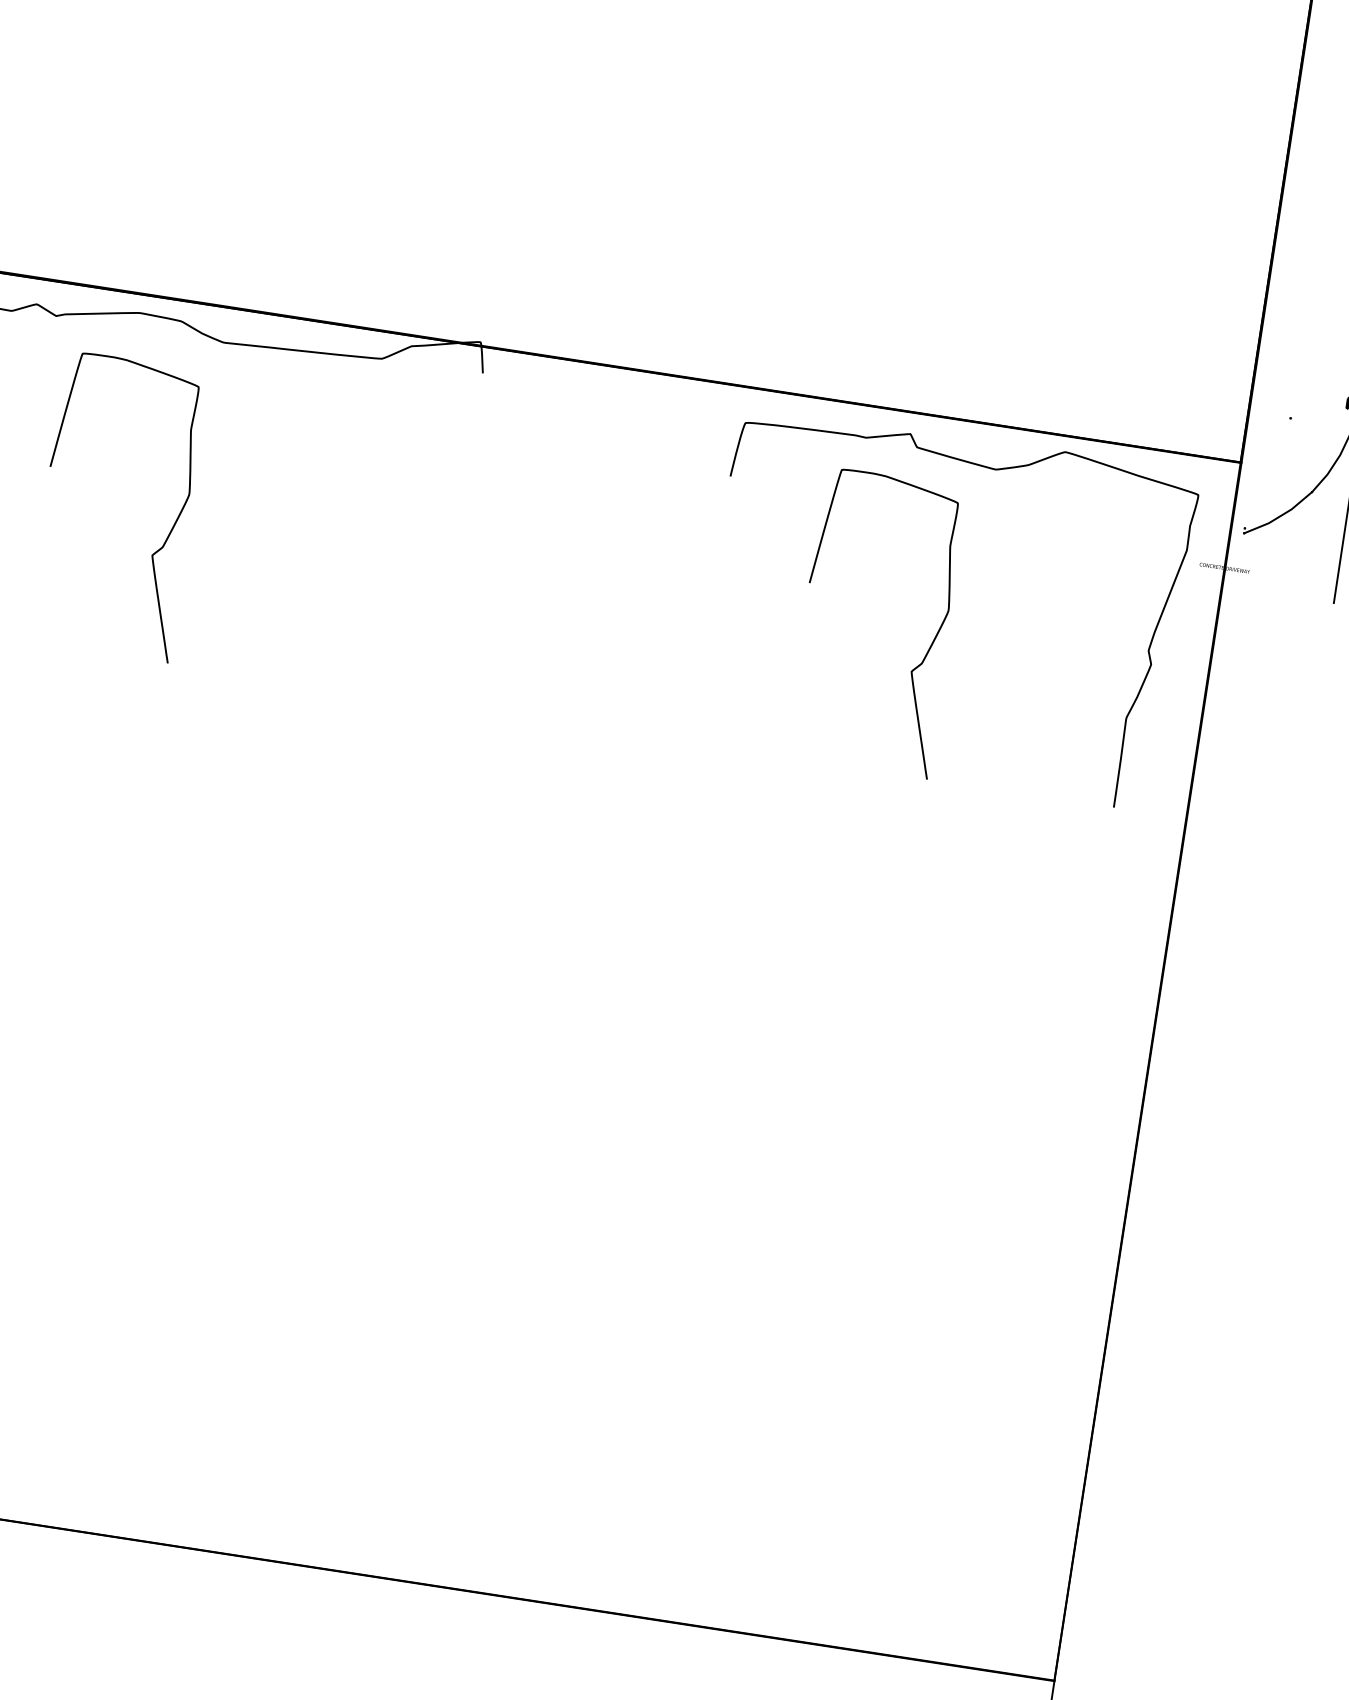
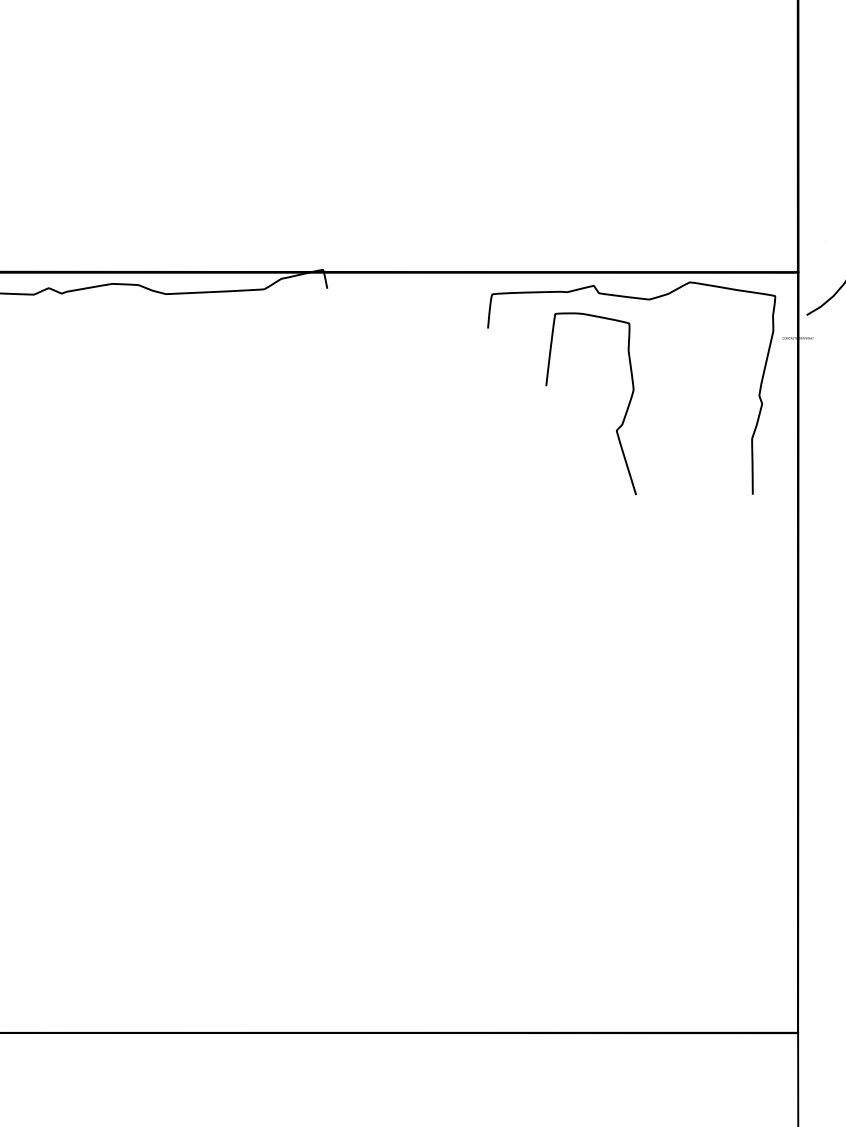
curve: (168, 531) -> (150, 414), removed

